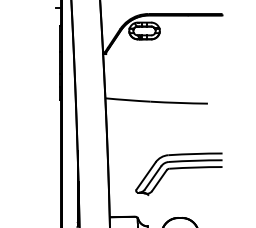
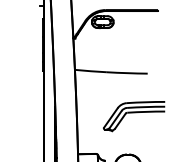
part: (178, 173) -> (133, 116), moved

